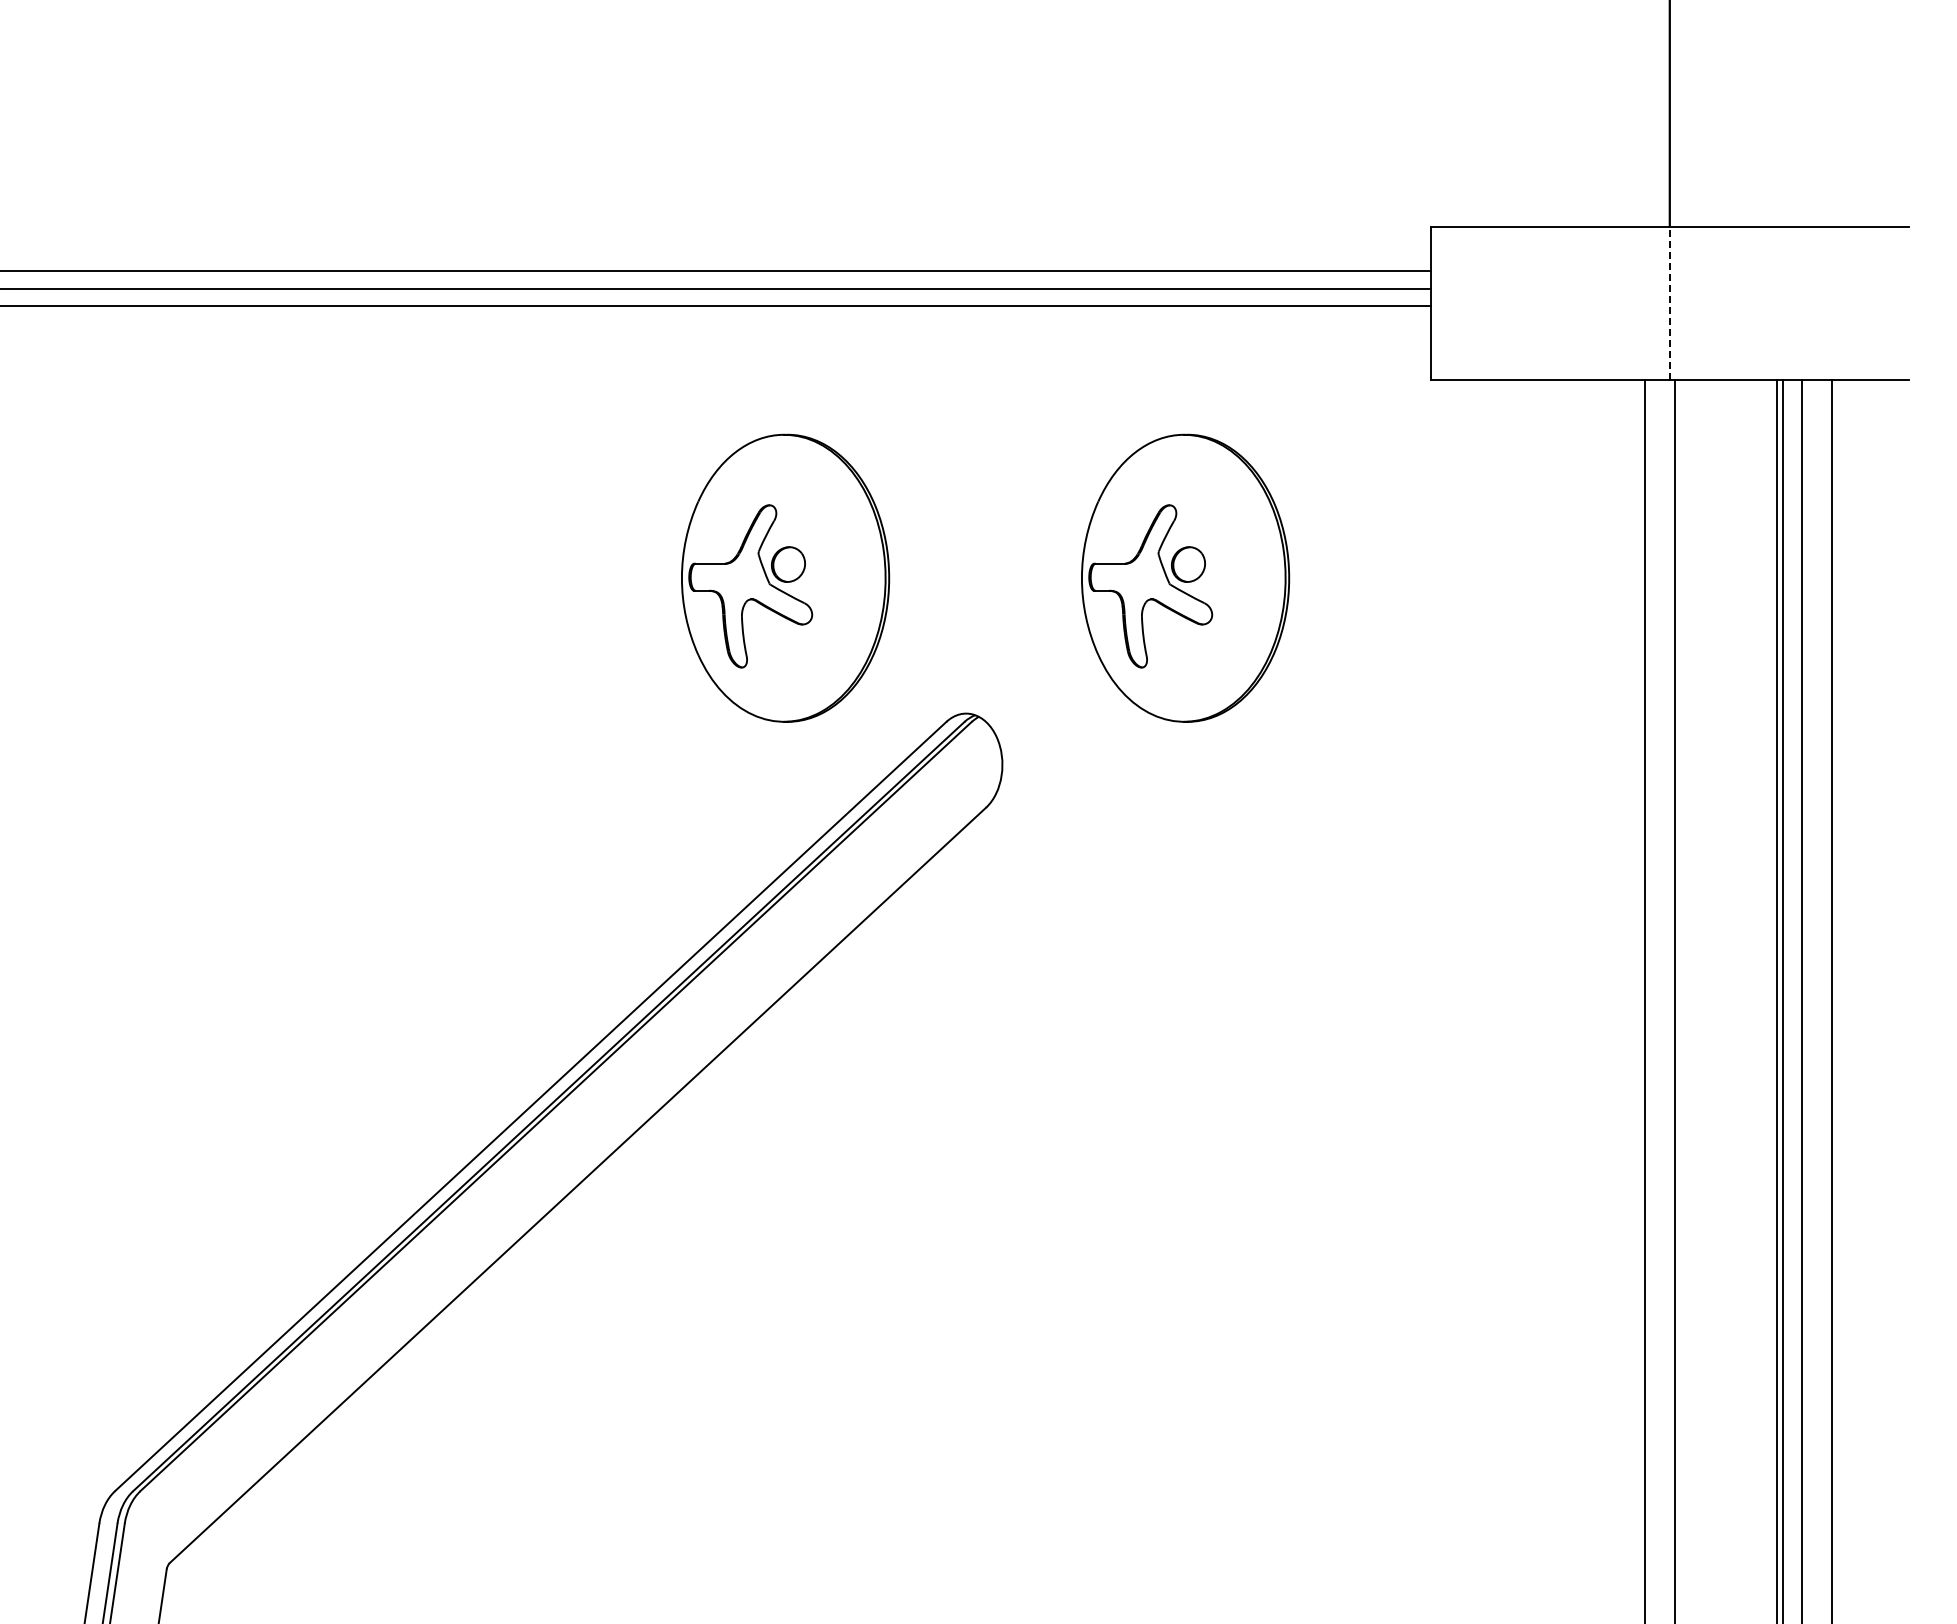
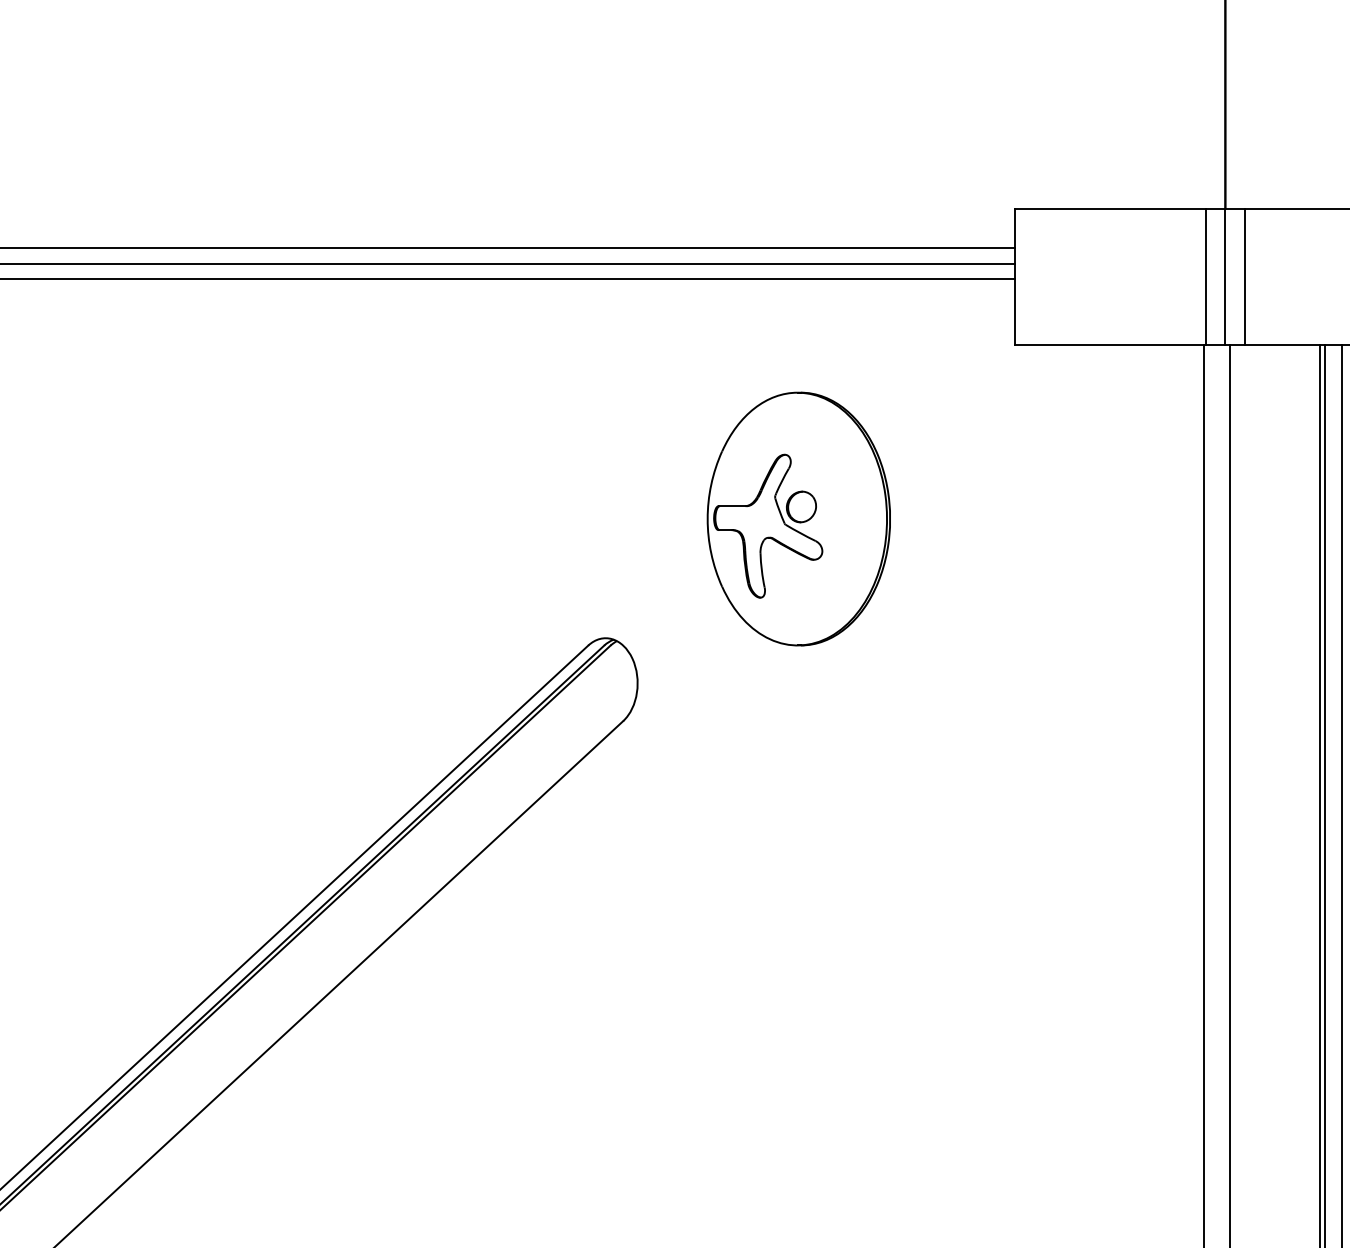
line: (1647, 303) -> (1205, 277), added
line: (1669, 303) -> (1225, 277), dashed -> solid
line: (1691, 303) -> (1244, 277), added
part: (785, 577) -> (446, 518), removed

